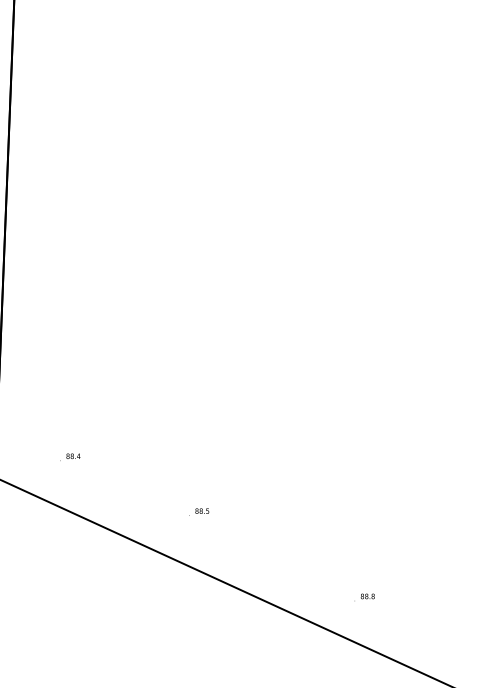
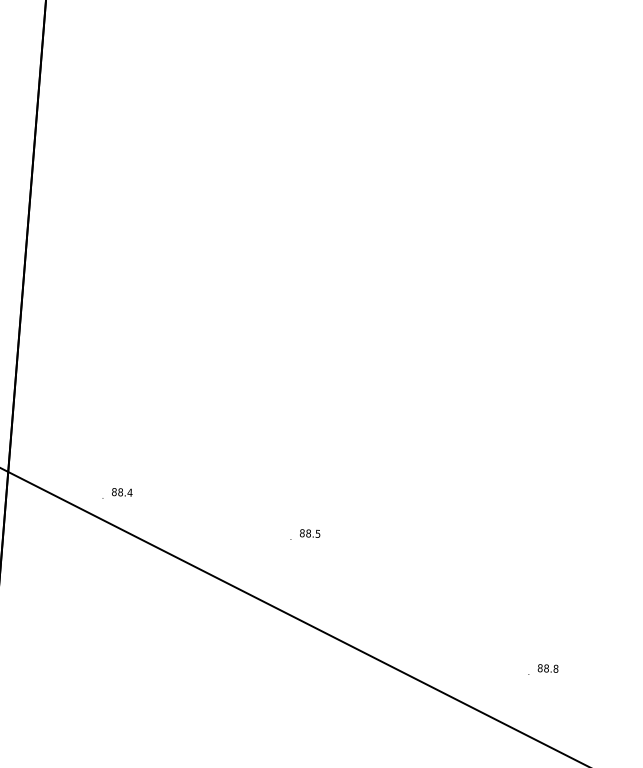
text: (70, 456) -> (117, 492), moved

